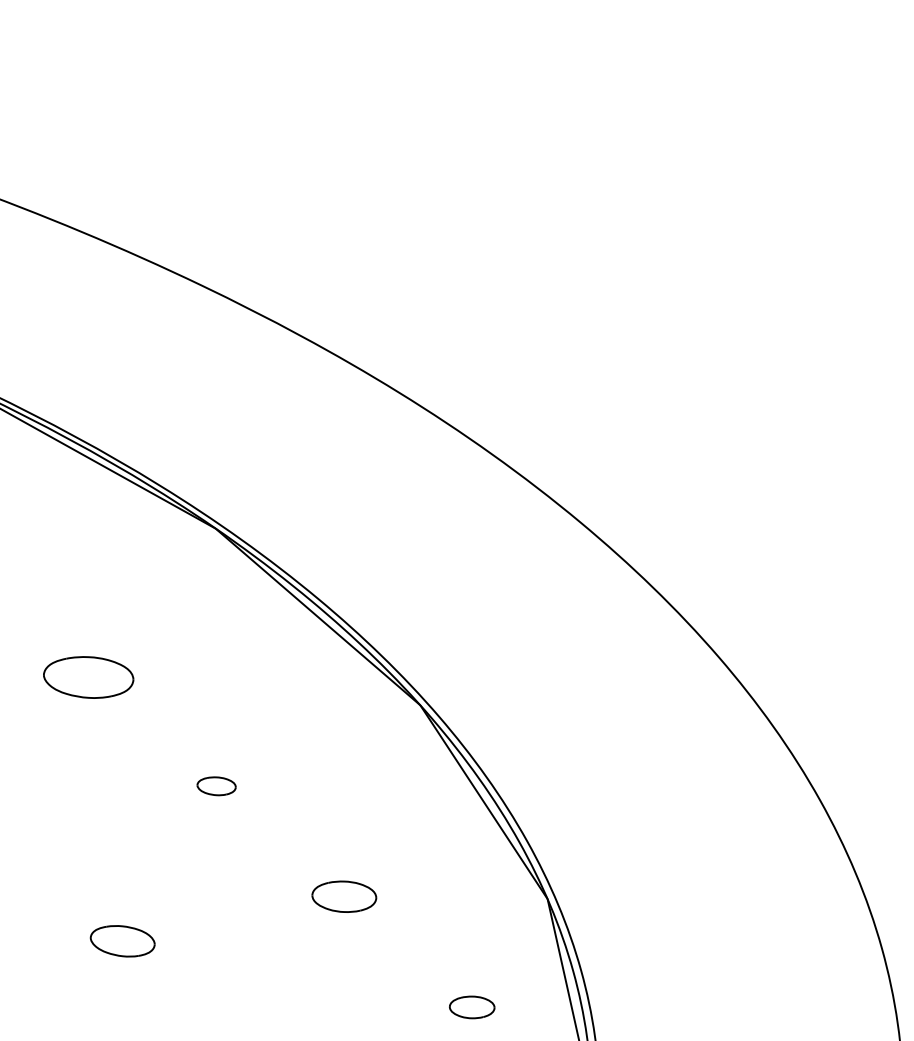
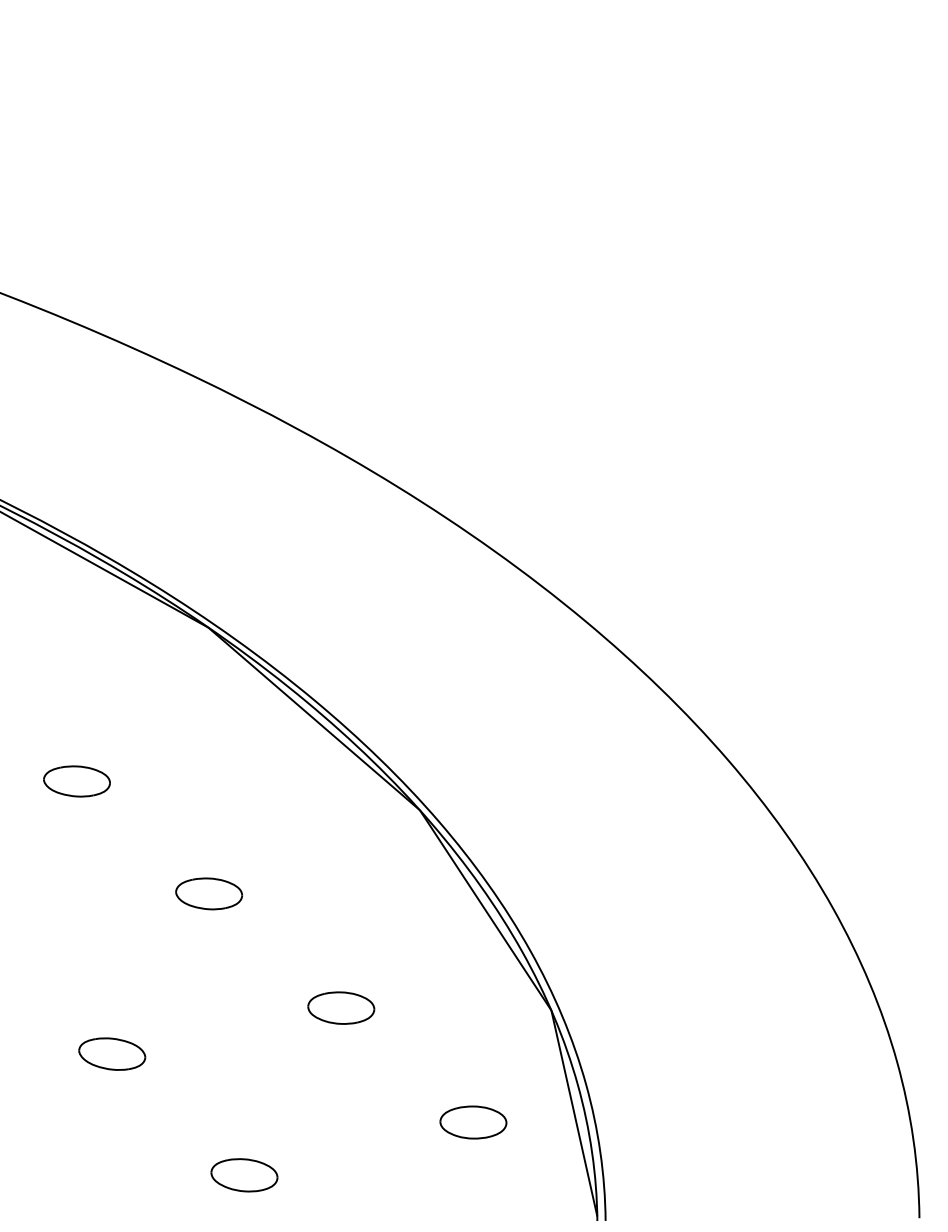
part: (88, 677) -> (76, 781), size x0.71
part: (216, 785) -> (209, 893), size x1.67
part: (472, 1007) -> (473, 1122), size x1.43

